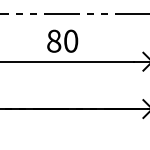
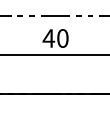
text: (53, 40) -> (48, 37), 80 -> 40

